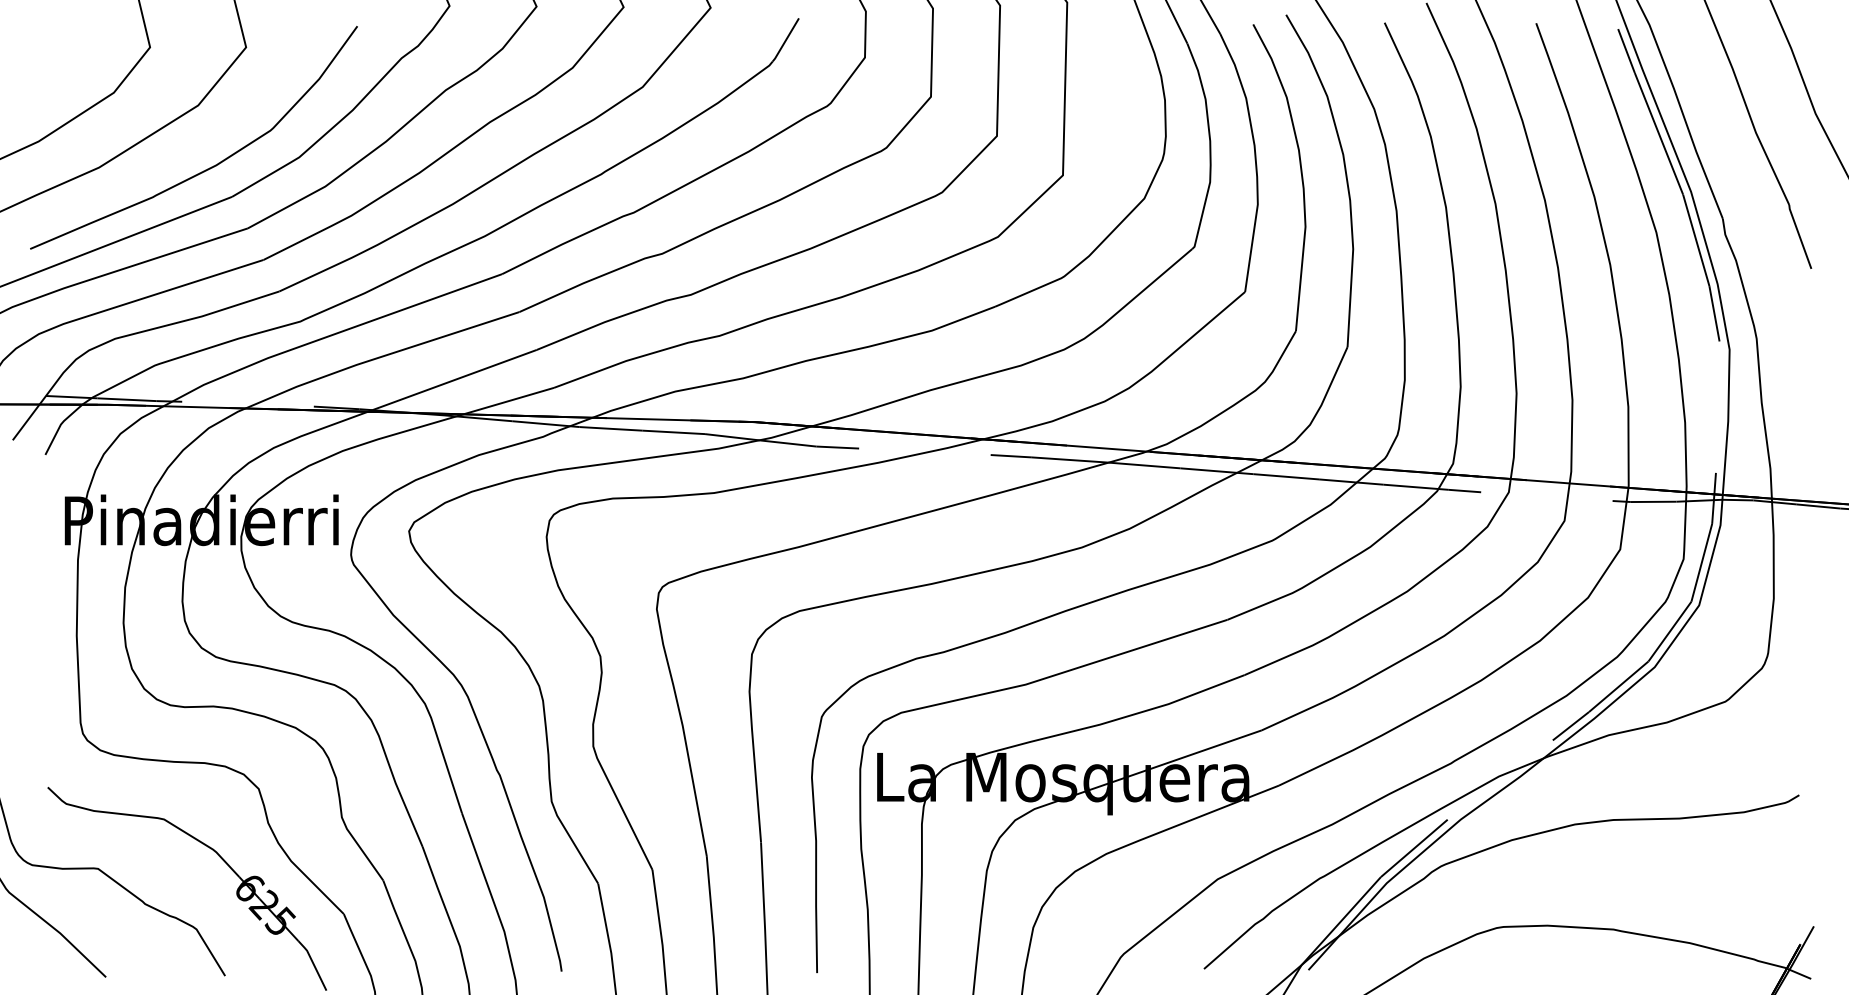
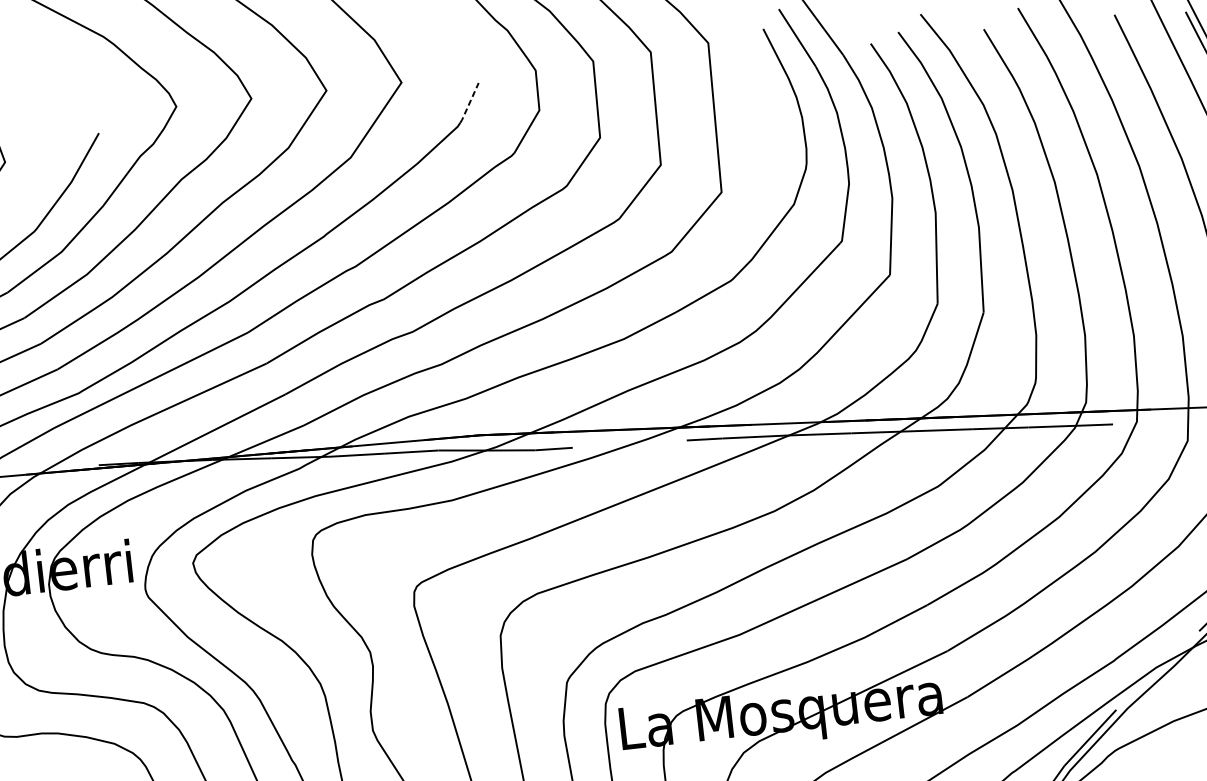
line: (785, 40) -> (469, 103), solid -> dashed

